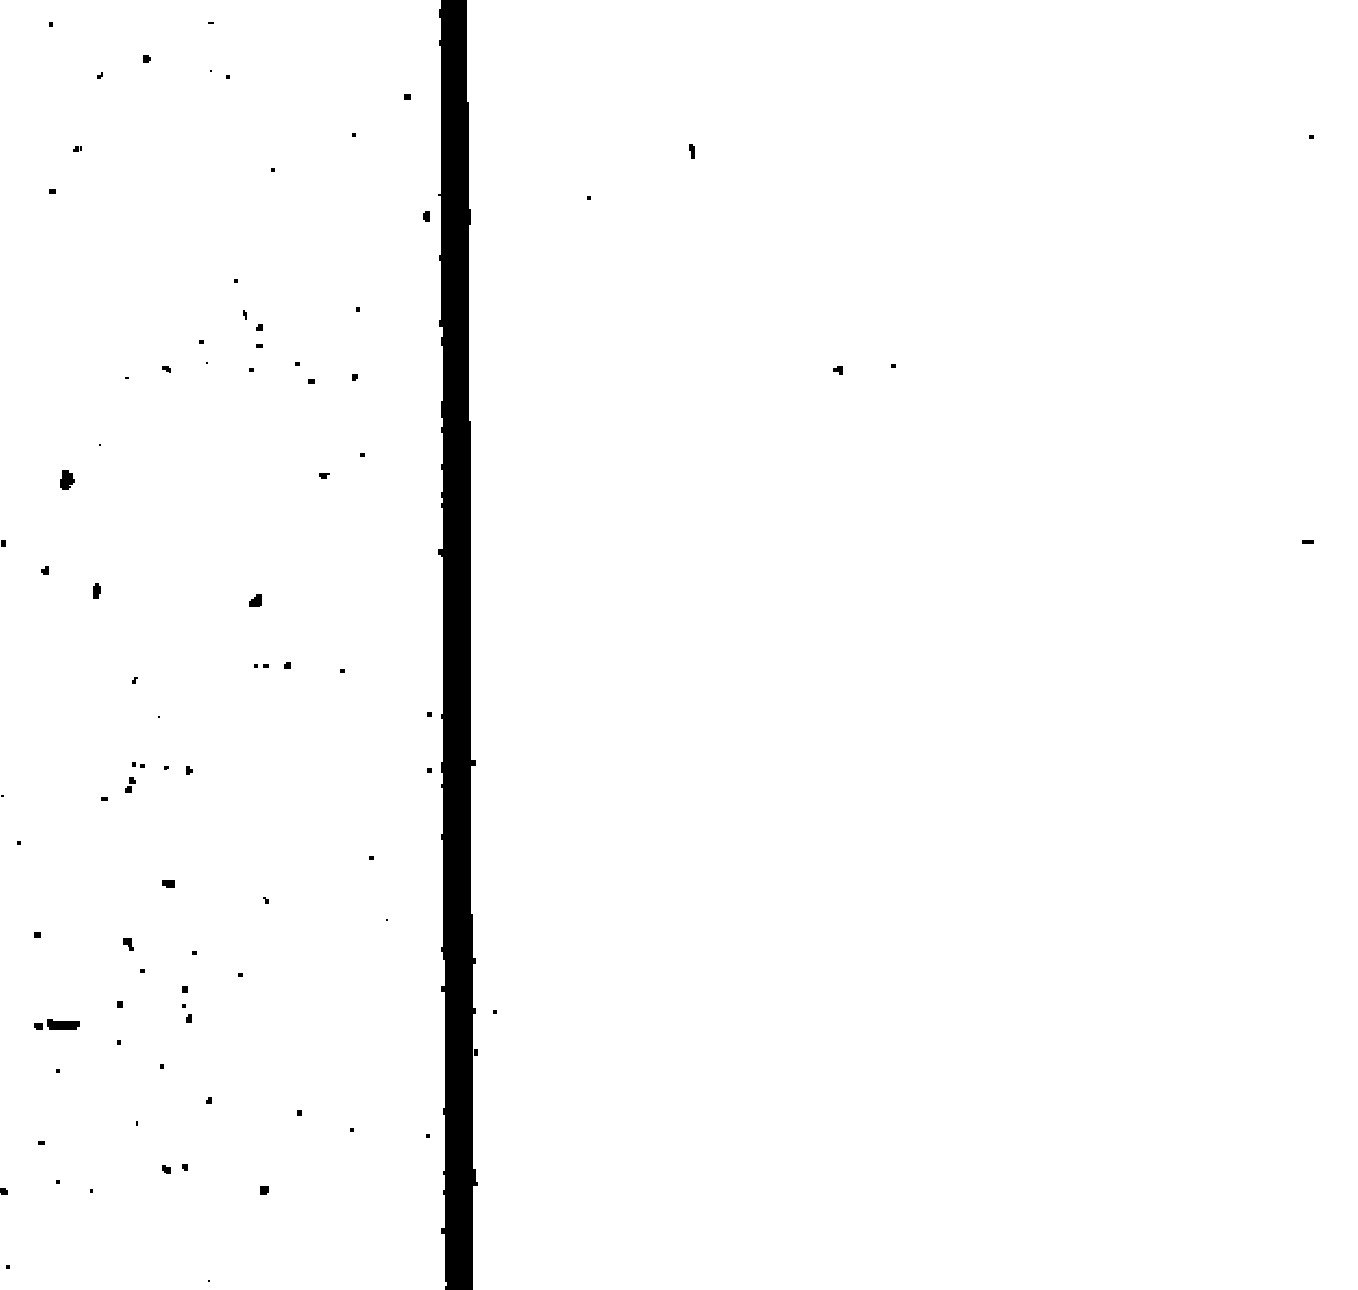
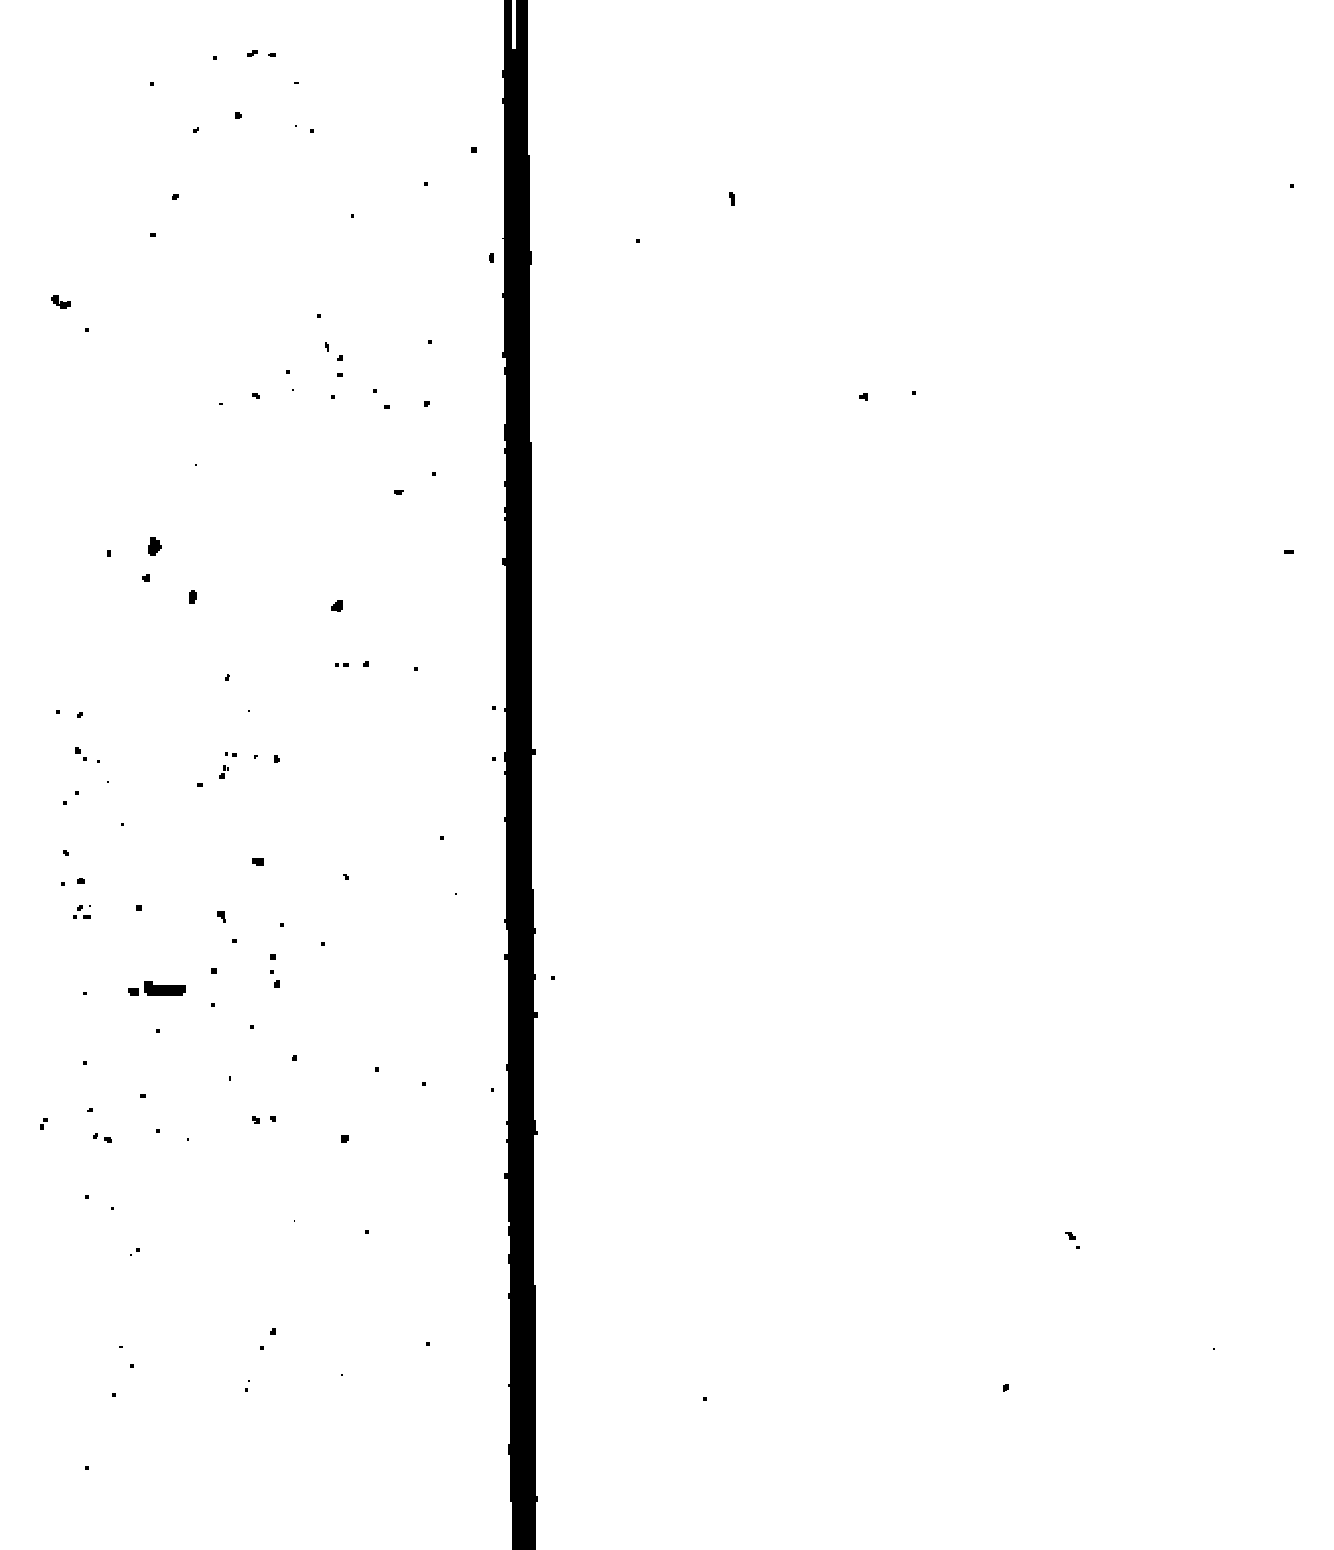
part: (67, 480) -> (154, 546), moved
part: (56, 1023) -> (156, 988), size x1.4

